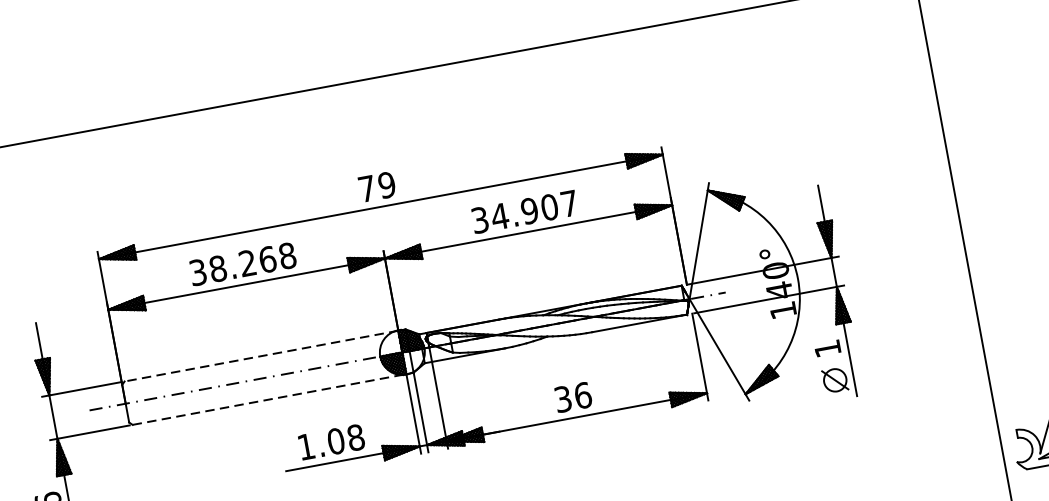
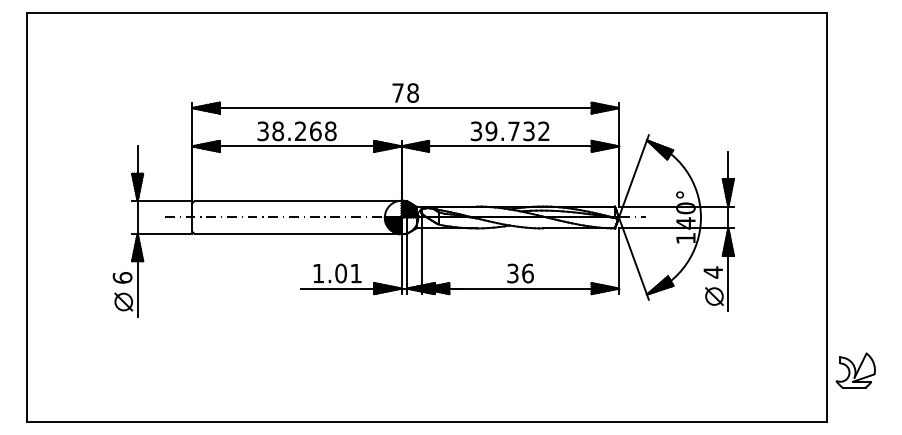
text: (386, 184) -> (412, 92), 79 -> 78
text: (534, 210) -> (517, 131), 34.907 -> 39.732
text: (826, 349) -> (712, 272), 1 -> 4
line: (262, 356) -> (298, 201), dashed -> solid
line: (269, 398) -> (298, 233), dashed -> solid
text: (356, 437) -> (356, 273), 1.08 -> 1.01

